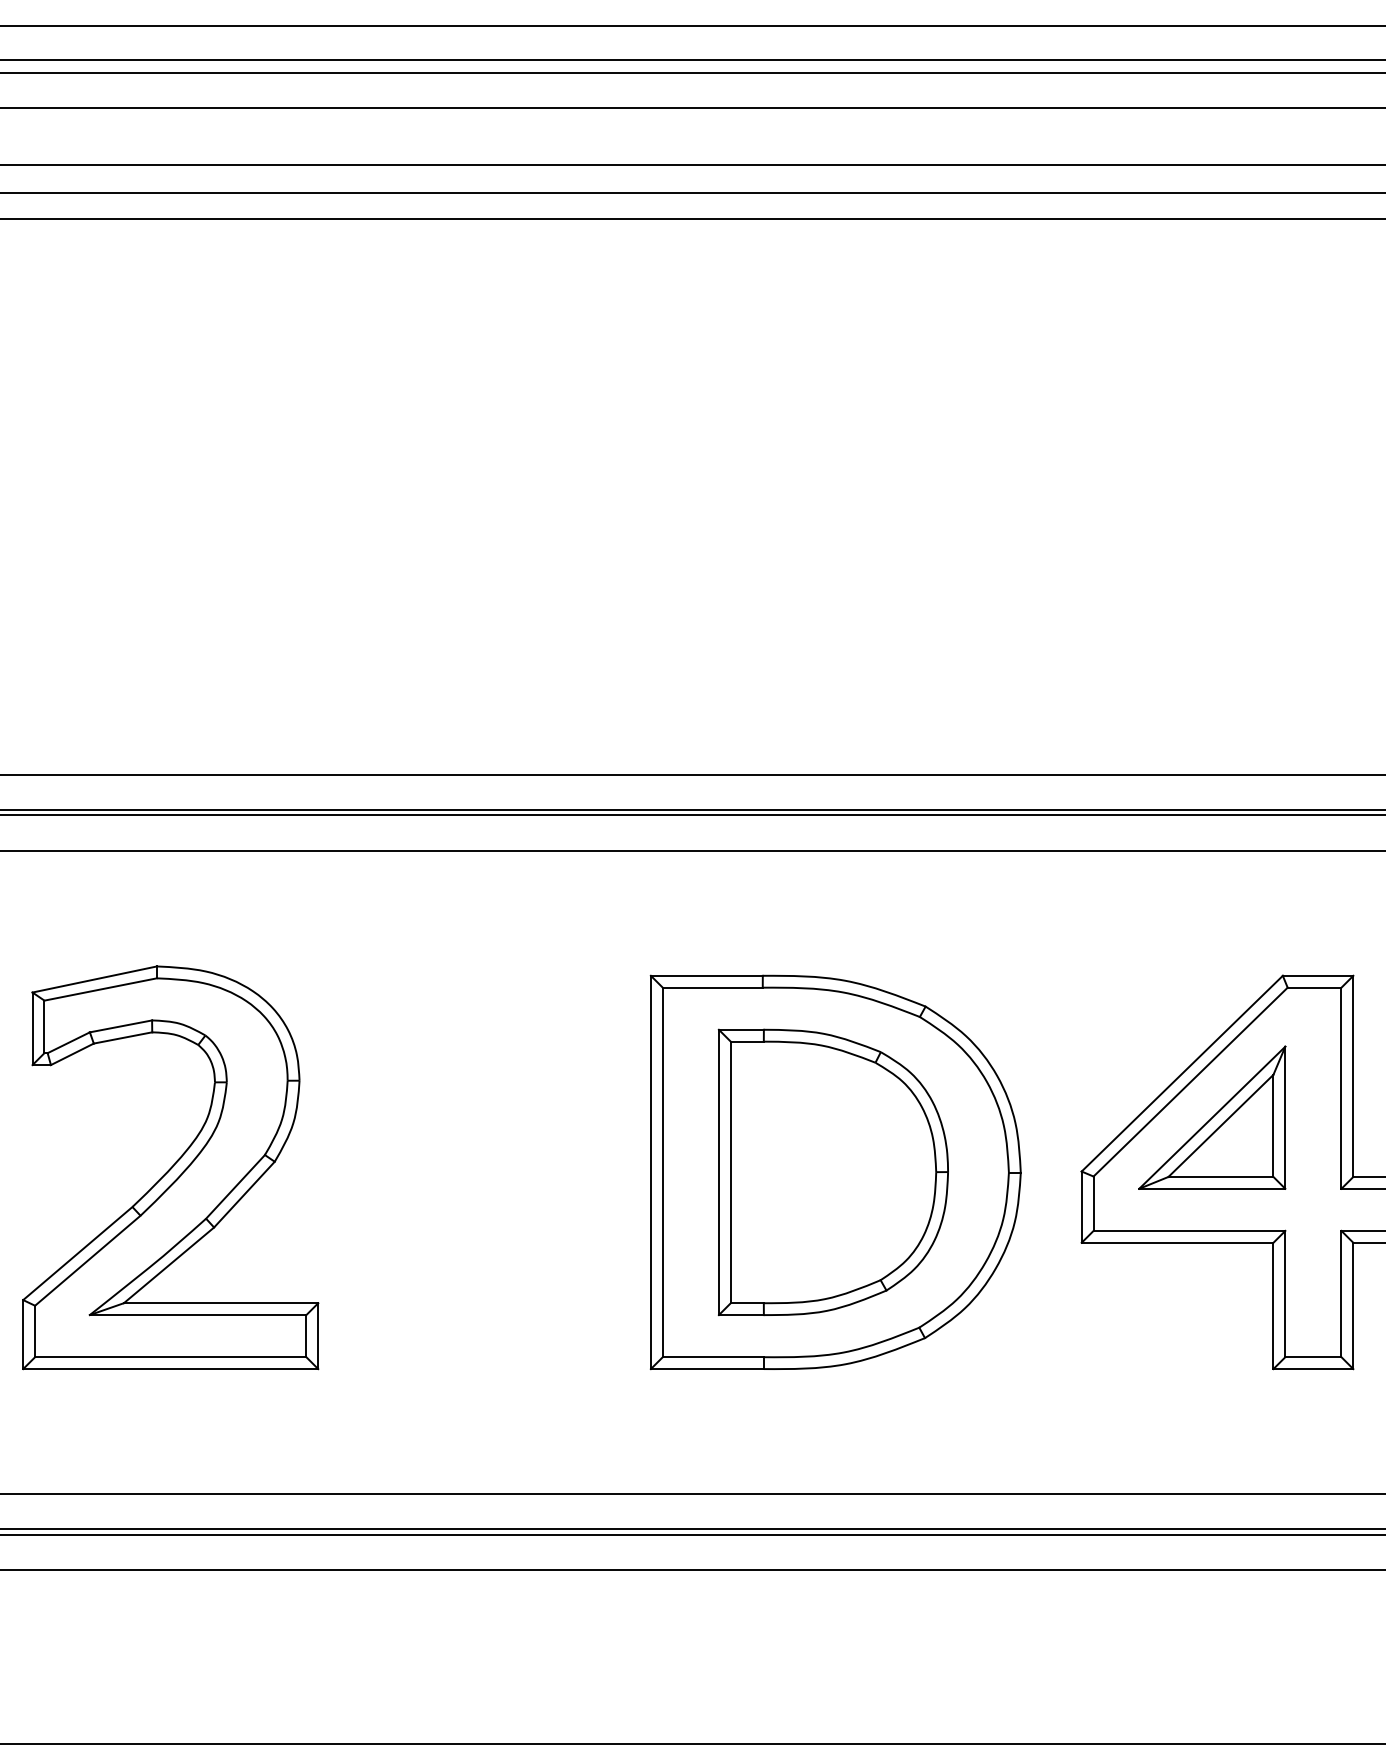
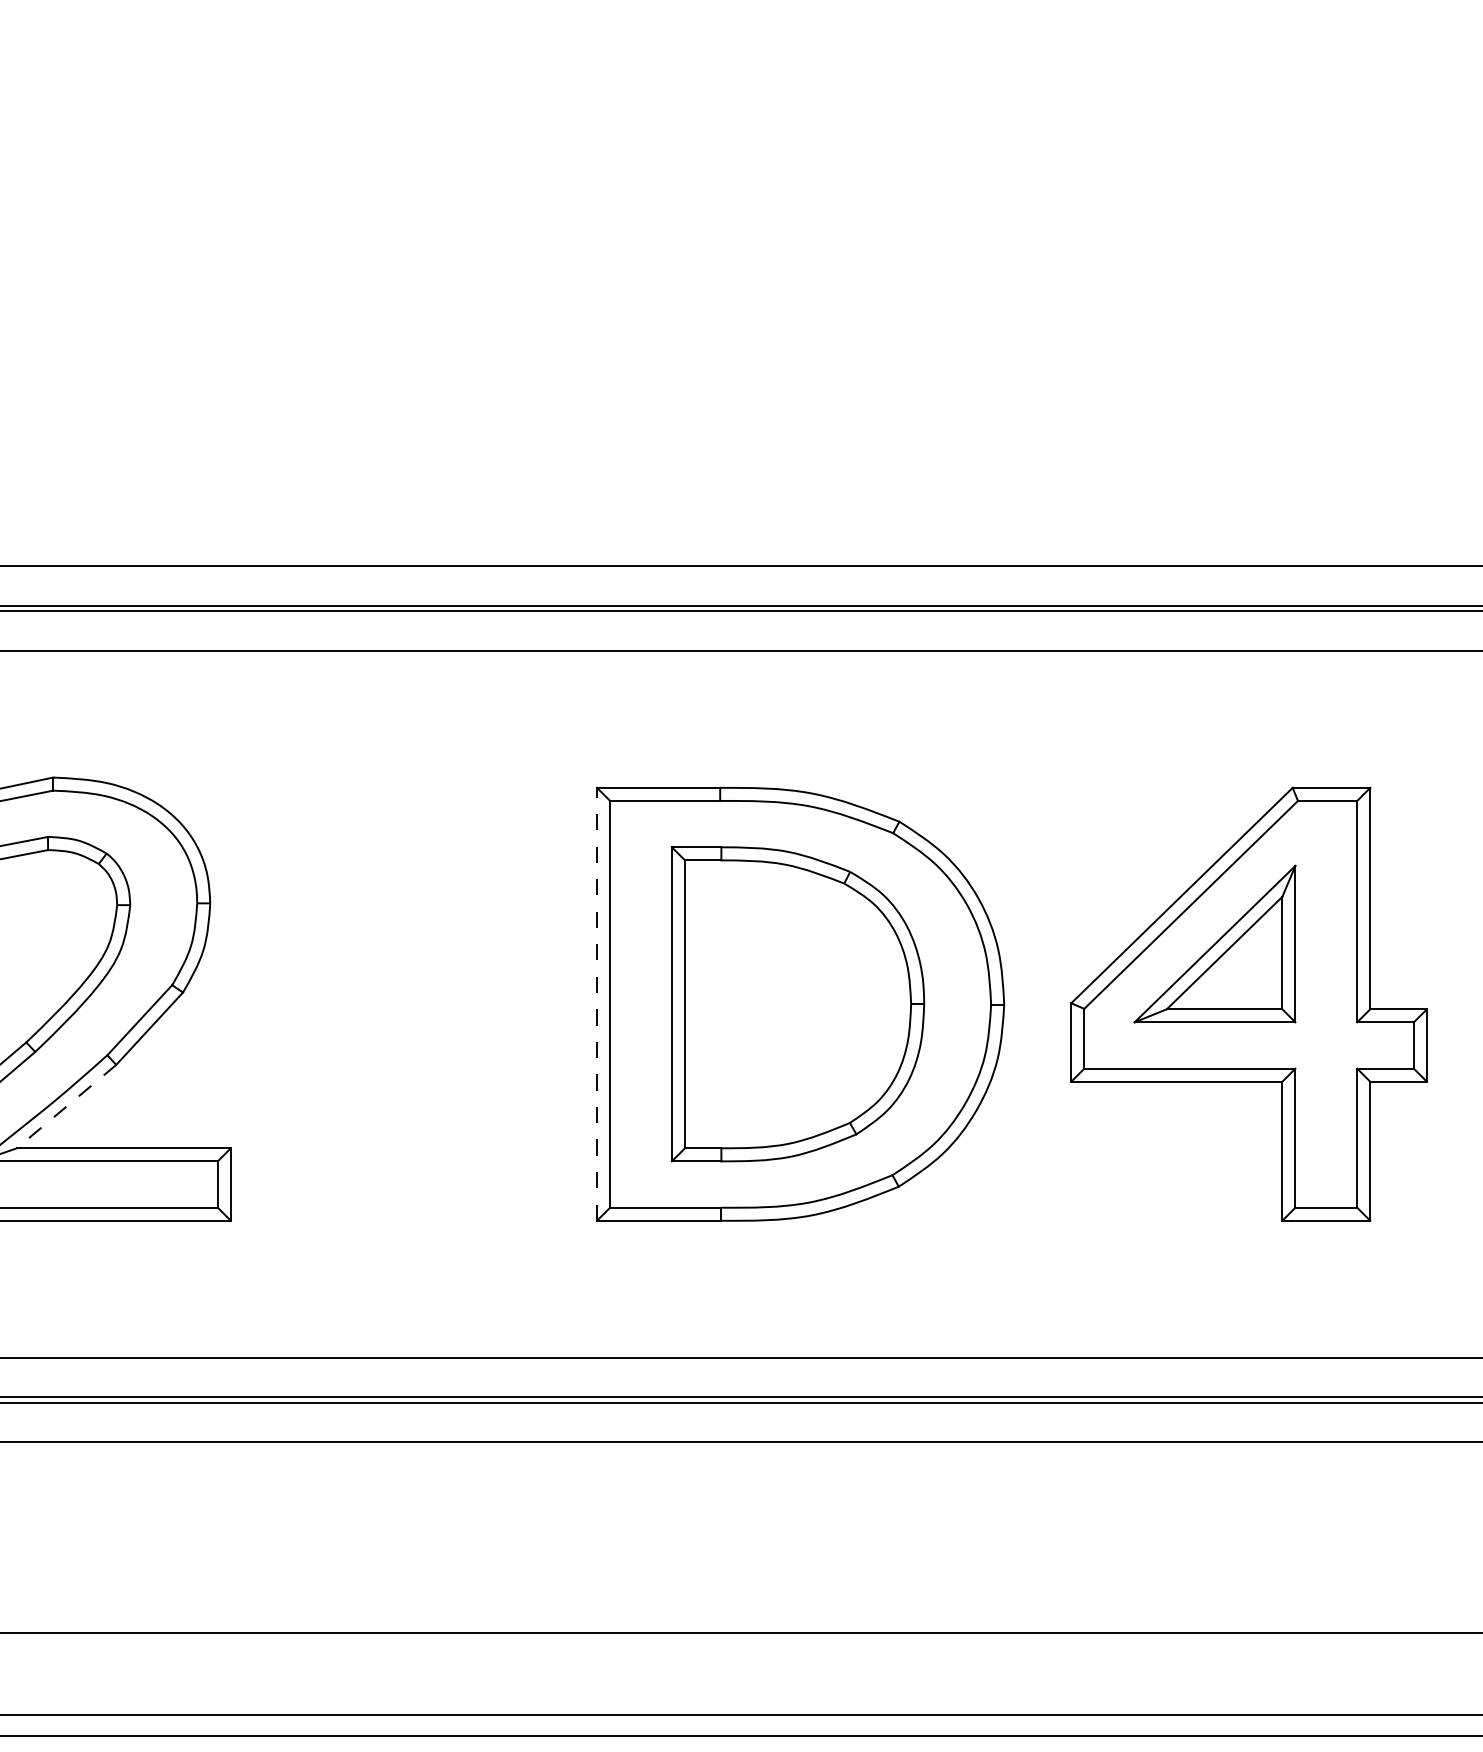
line: (650, 1172) -> (596, 1004), solid -> dashed
line: (169, 1265) -> (67, 1106), solid -> dashed

